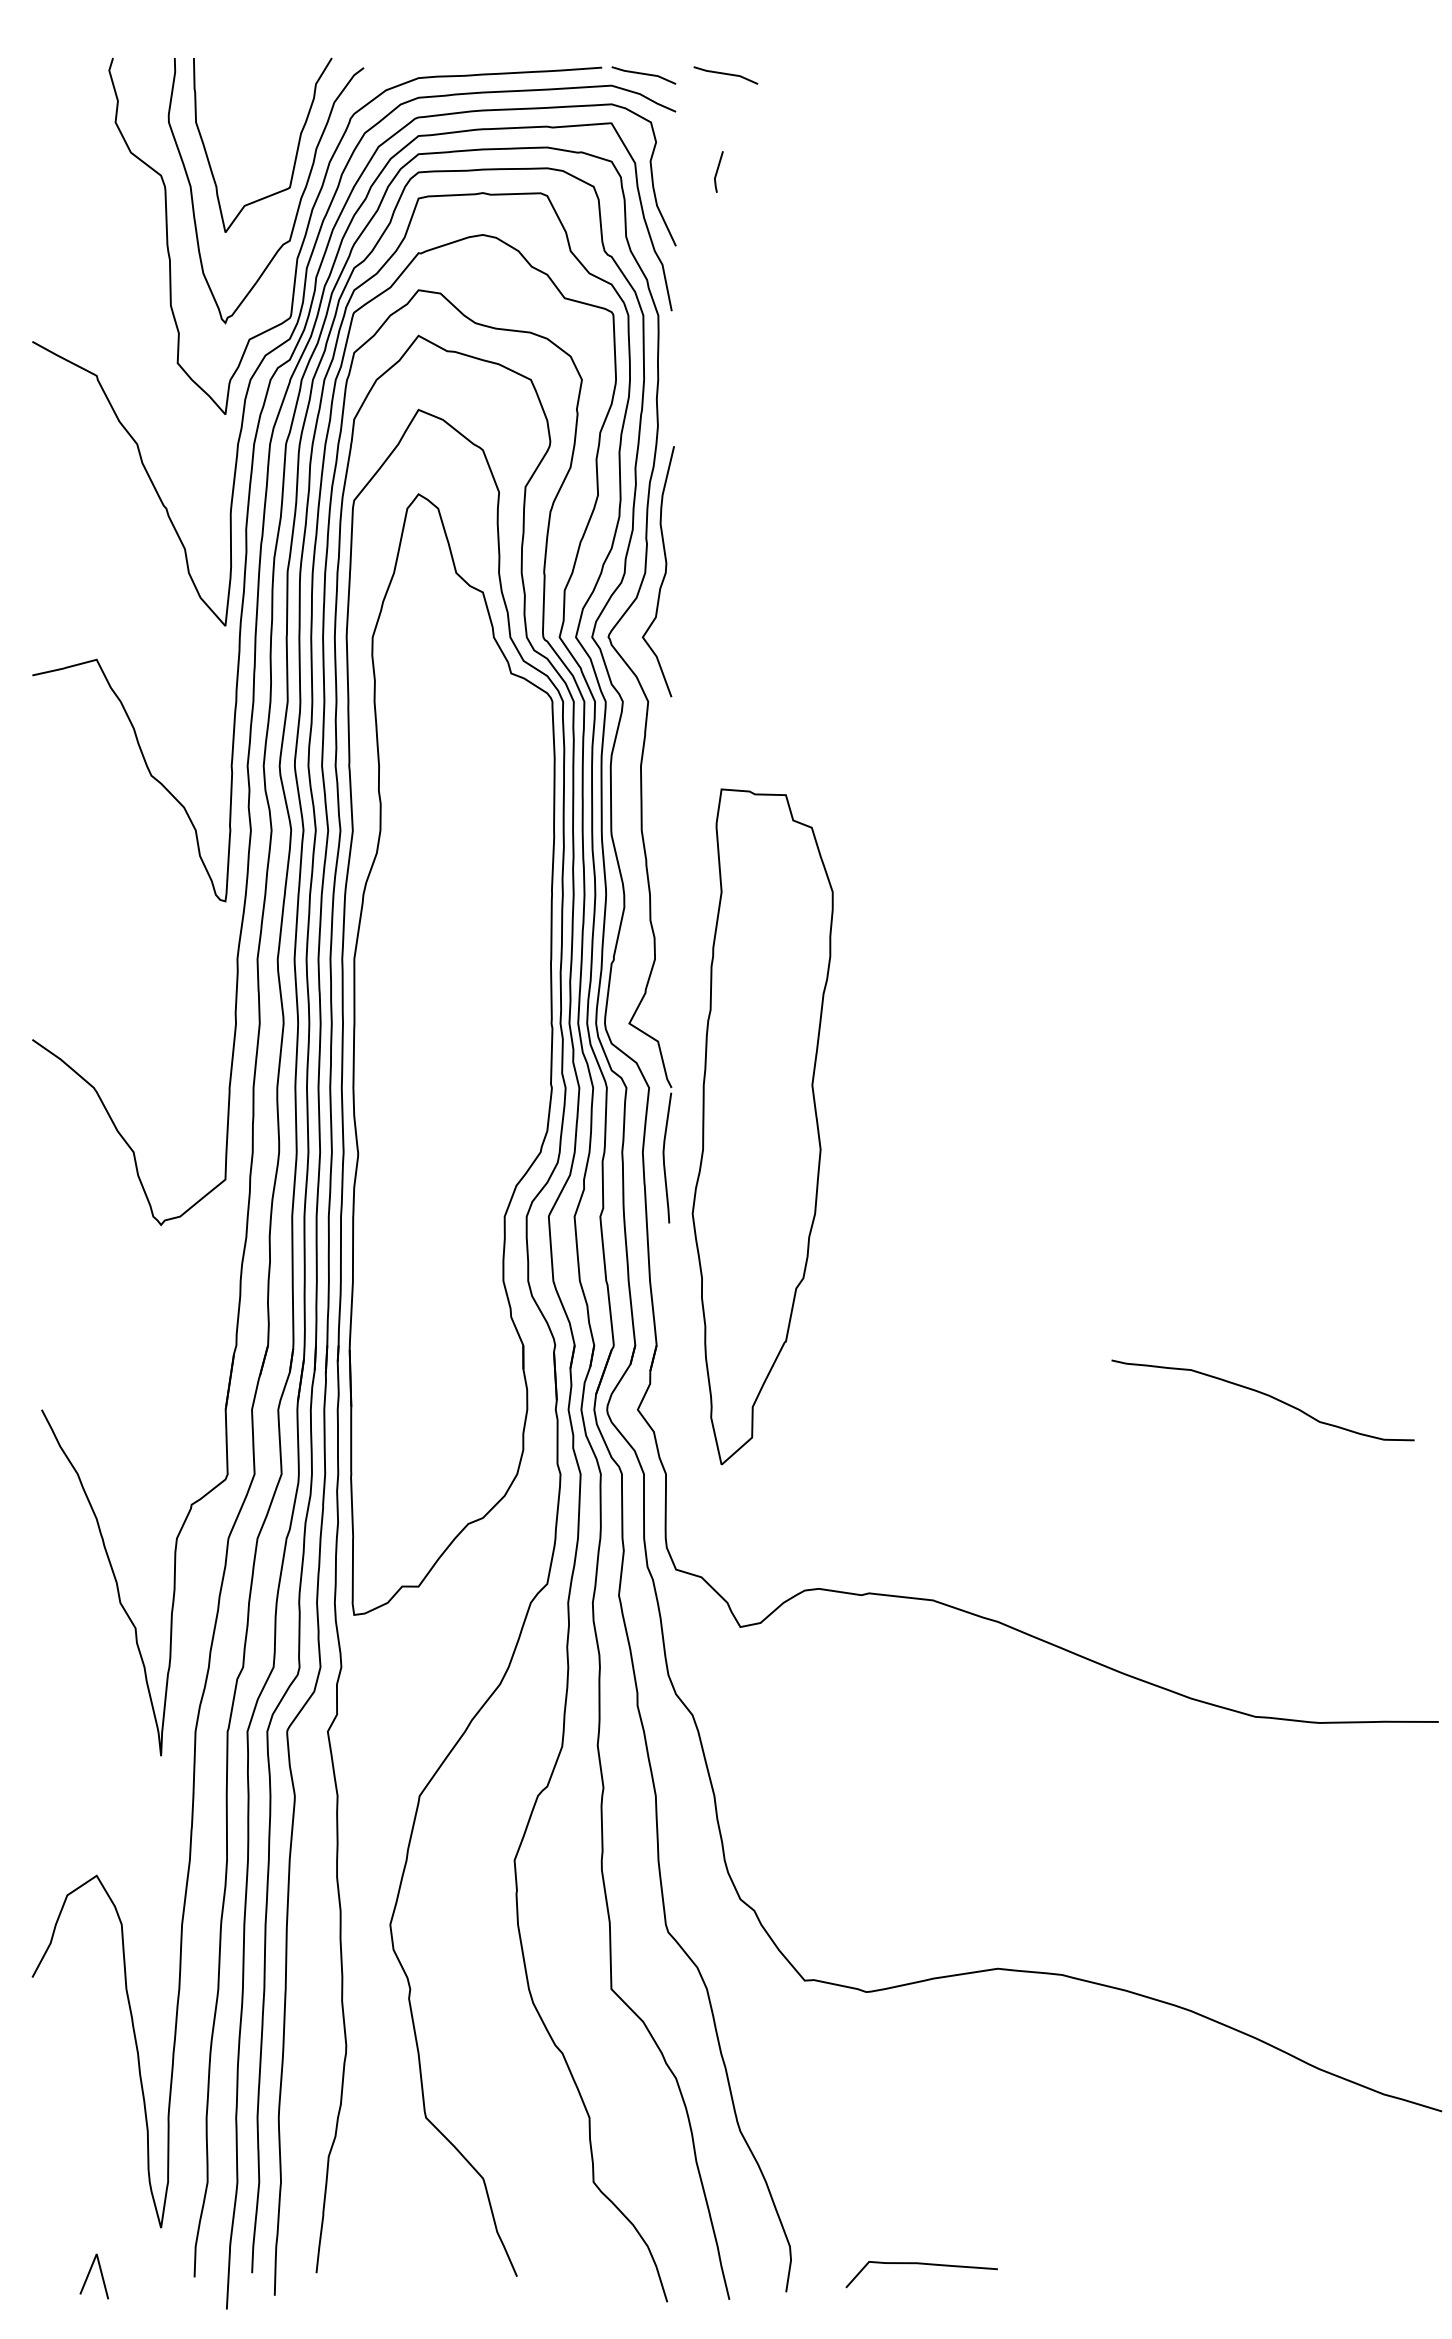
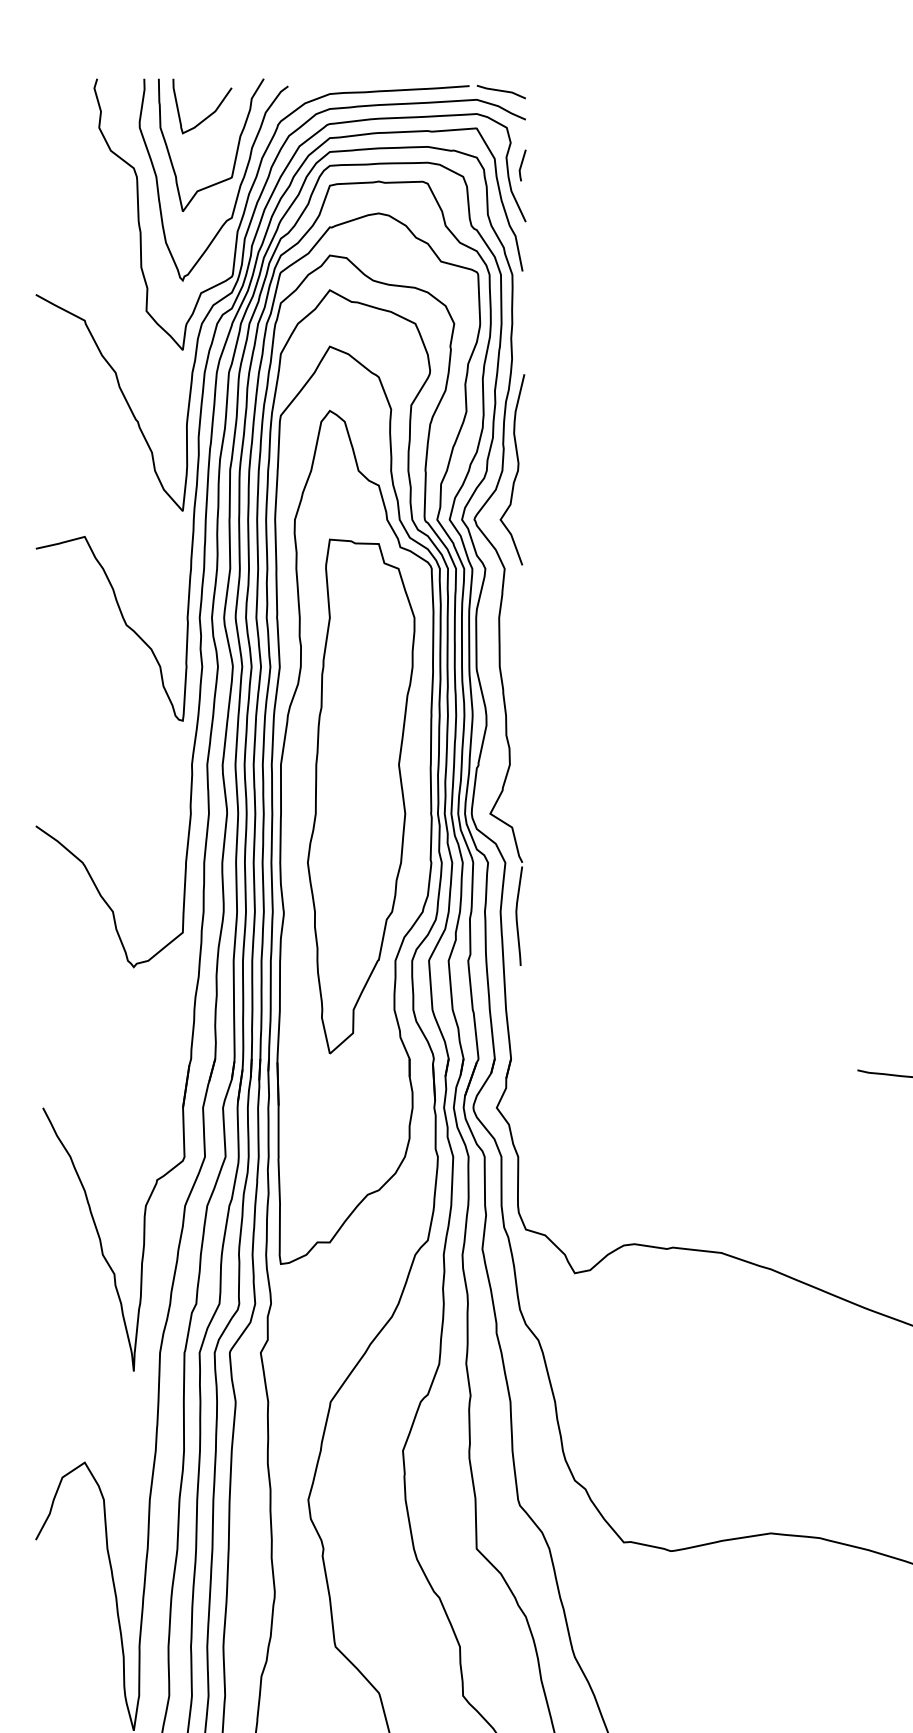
line: (725, 74) -> (563, 91), removed
curve: (261, 104) -> (210, 114), added
line: (718, 170) -> (522, 164), moved
part: (762, 1126) -> (361, 796), moved

